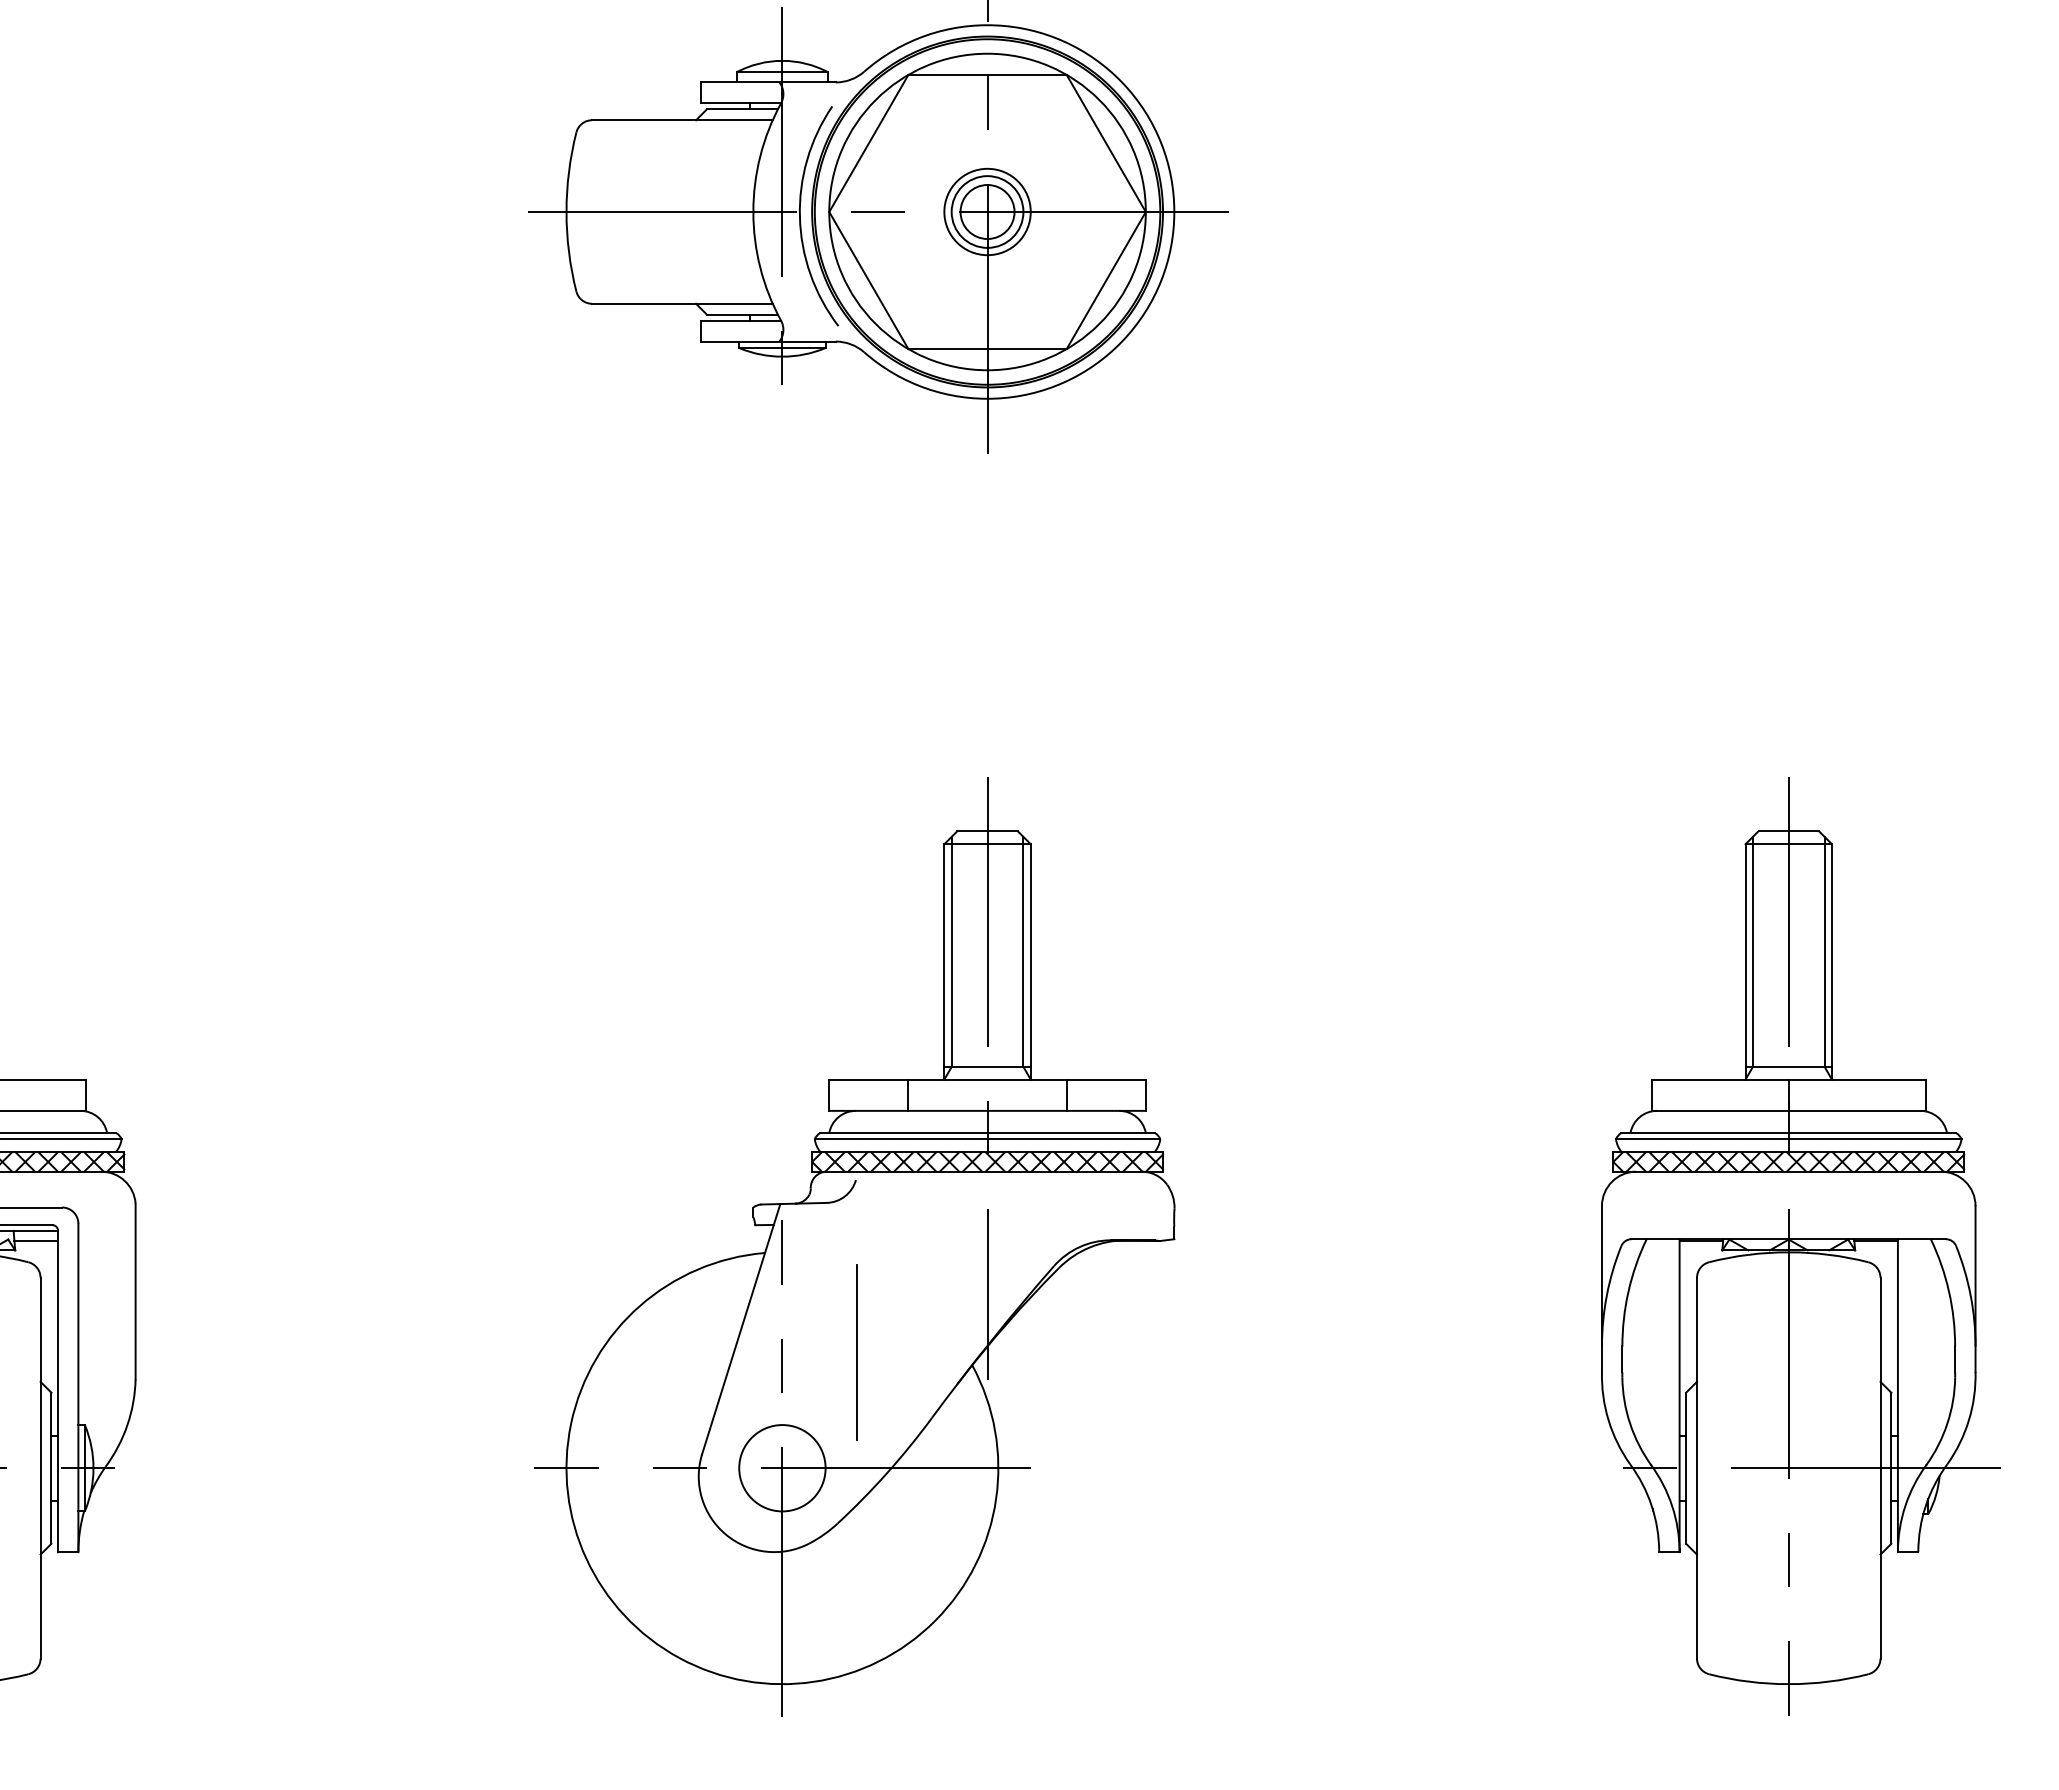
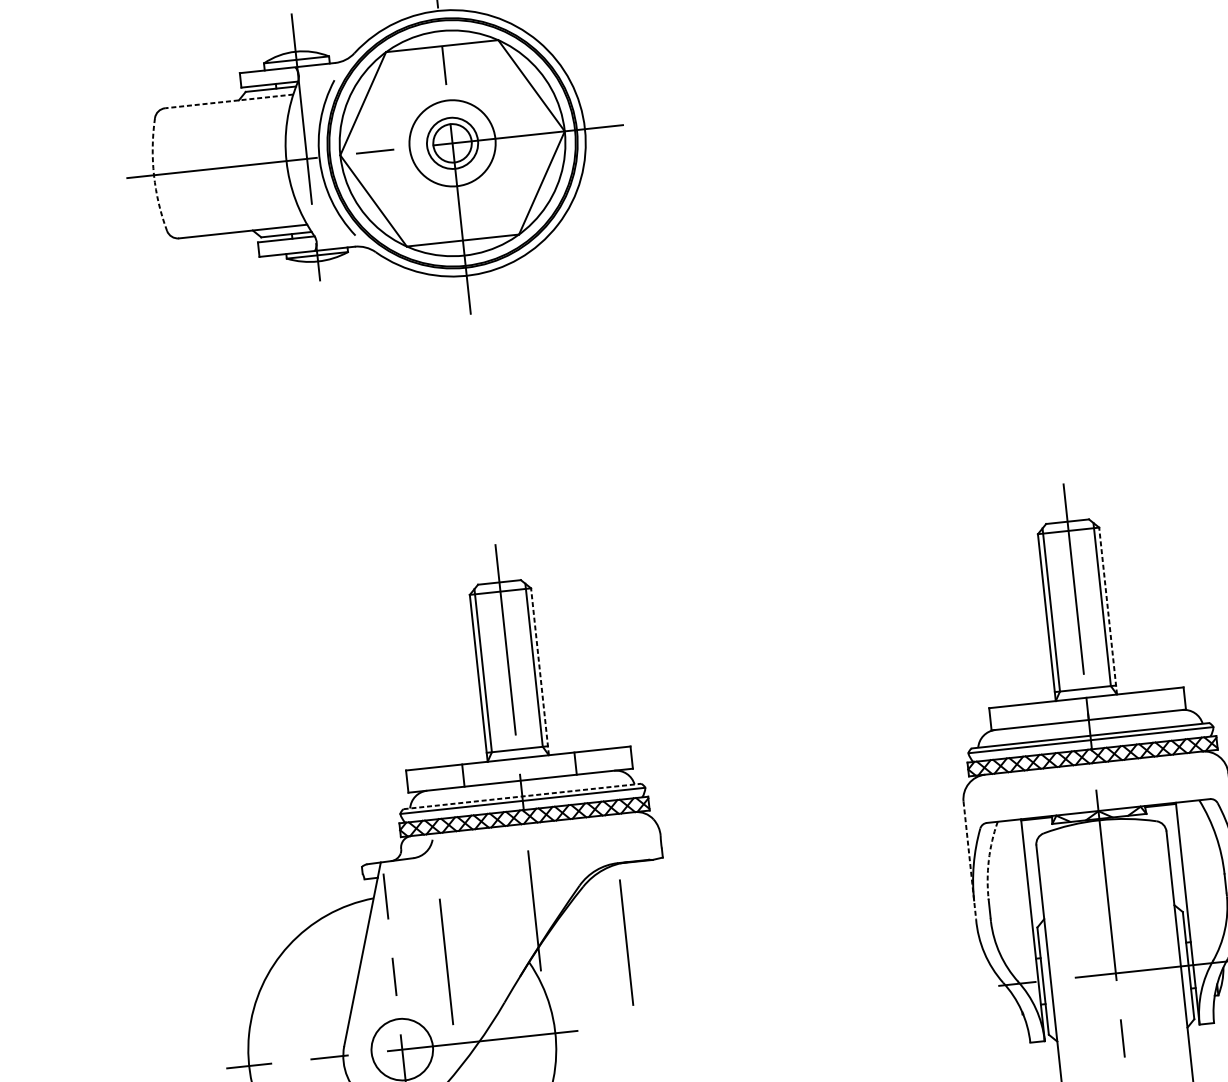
line: (681, 120) -> (228, 101), solid -> dashed
circle: (987, 211) -> (452, 143), size x1.4
arc: (566, 212) -> (154, 175), solid -> dashed
line: (1030, 961) -> (539, 671), solid -> dashed
line: (1831, 961) -> (1107, 610), solid -> dashed
line: (988, 1133) -> (523, 796), solid -> dashed
line: (1601, 1288) -> (969, 860), solid -> dashed
arc: (1628, 1291) -> (988, 860), solid -> dashed
line: (1110, 1352) -> (626, 942), added

